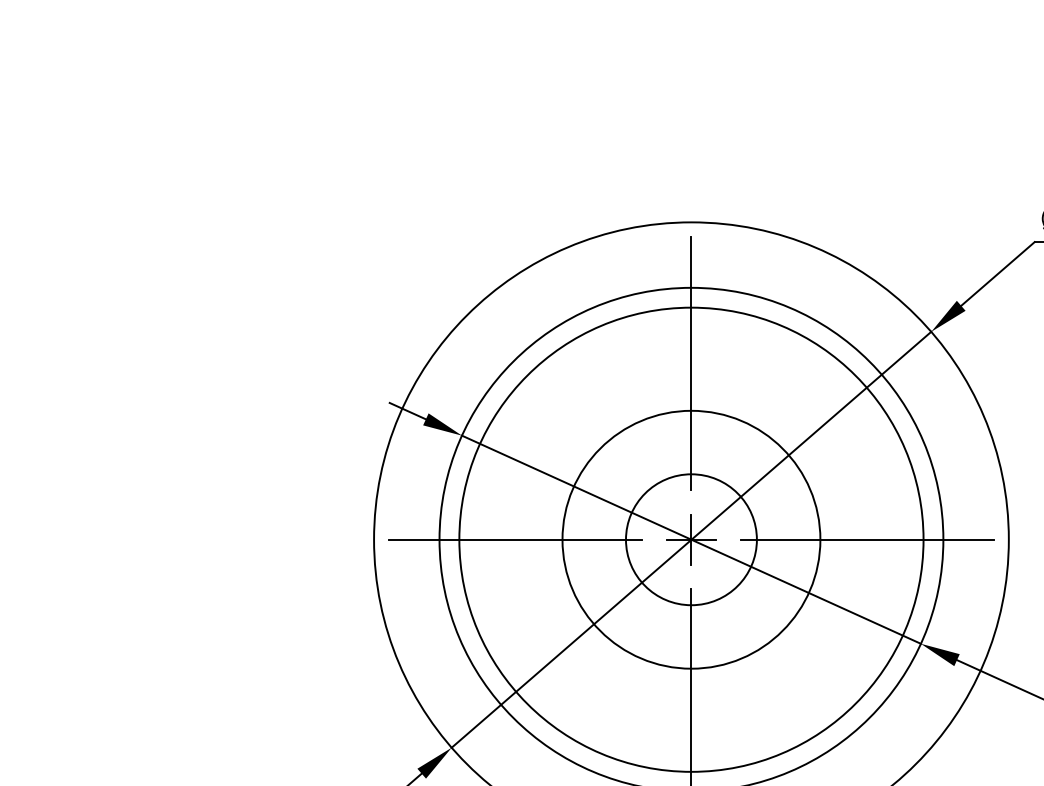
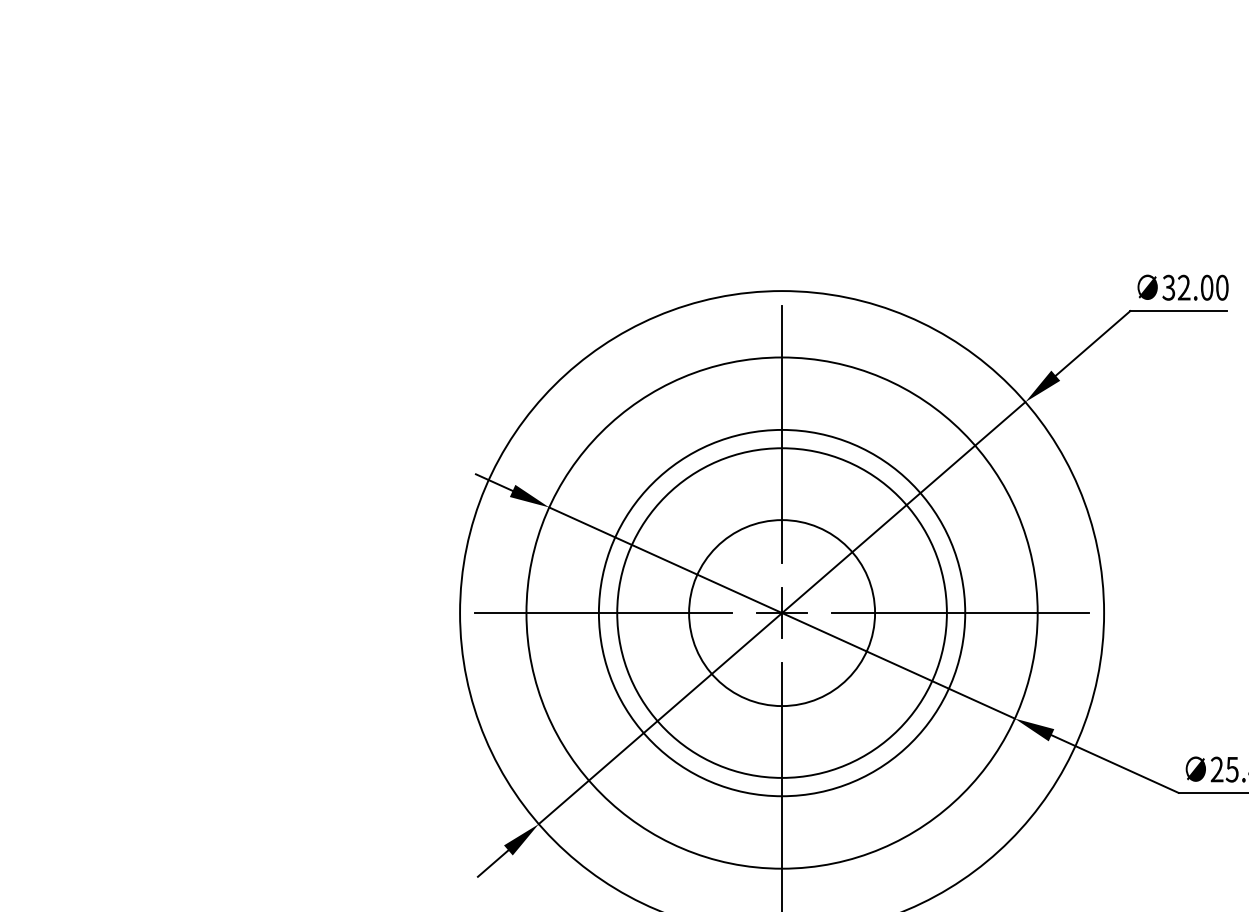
circle: (690, 539) -> (781, 612), size x0.7
circle: (690, 539) -> (781, 612), size x1.4
circle: (690, 539) -> (781, 612), size x1.4

